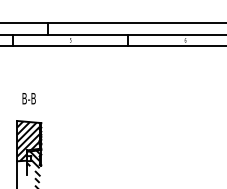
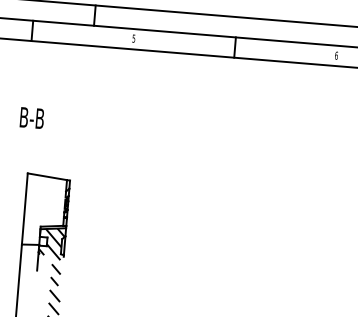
text: (28, 98) -> (31, 117), moved
hatch: (28, 141) -> (44, 211), removed

